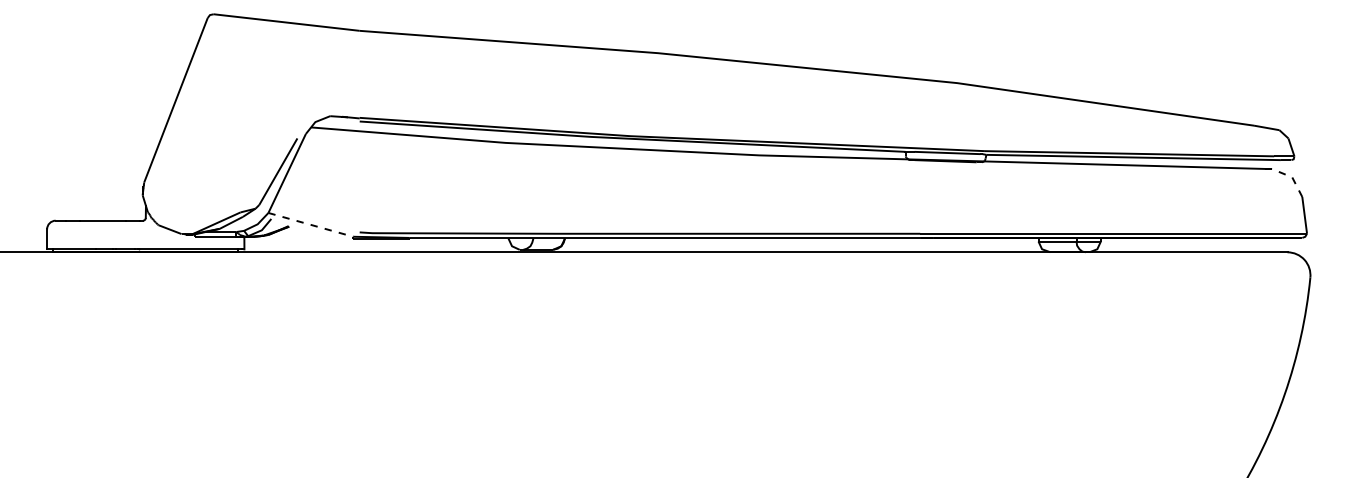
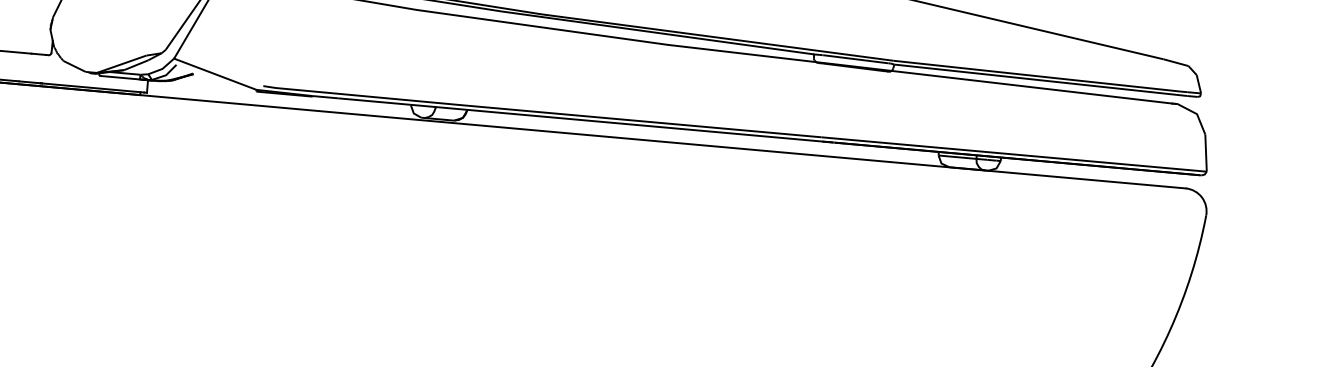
line: (1292, 177) -> (1197, 114), dashed -> solid
line: (311, 225) -> (215, 74), dashed -> solid

